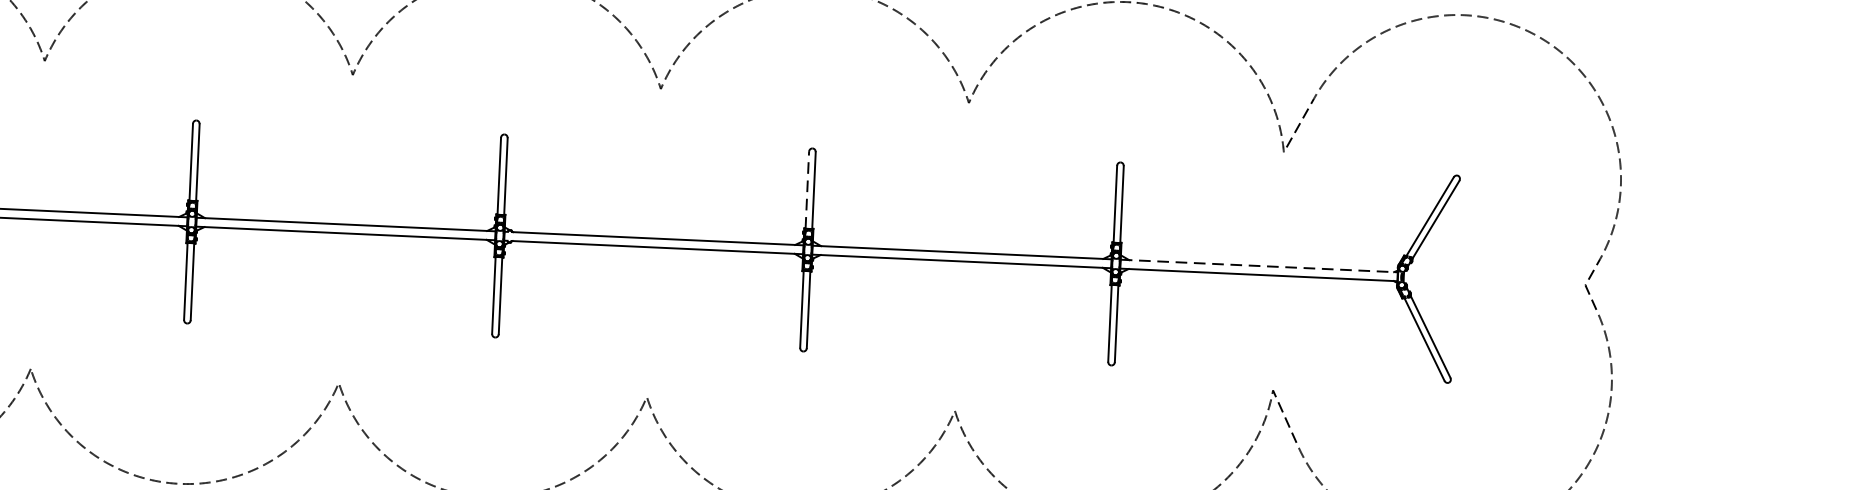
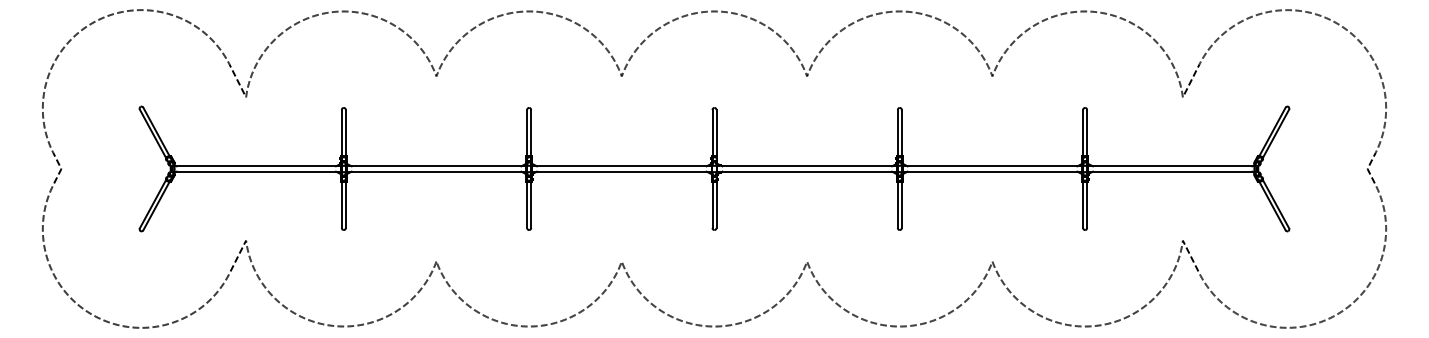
line: (806, 189) -> (897, 132), dashed -> solid
line: (1259, 266) -> (1171, 166), dashed -> solid

